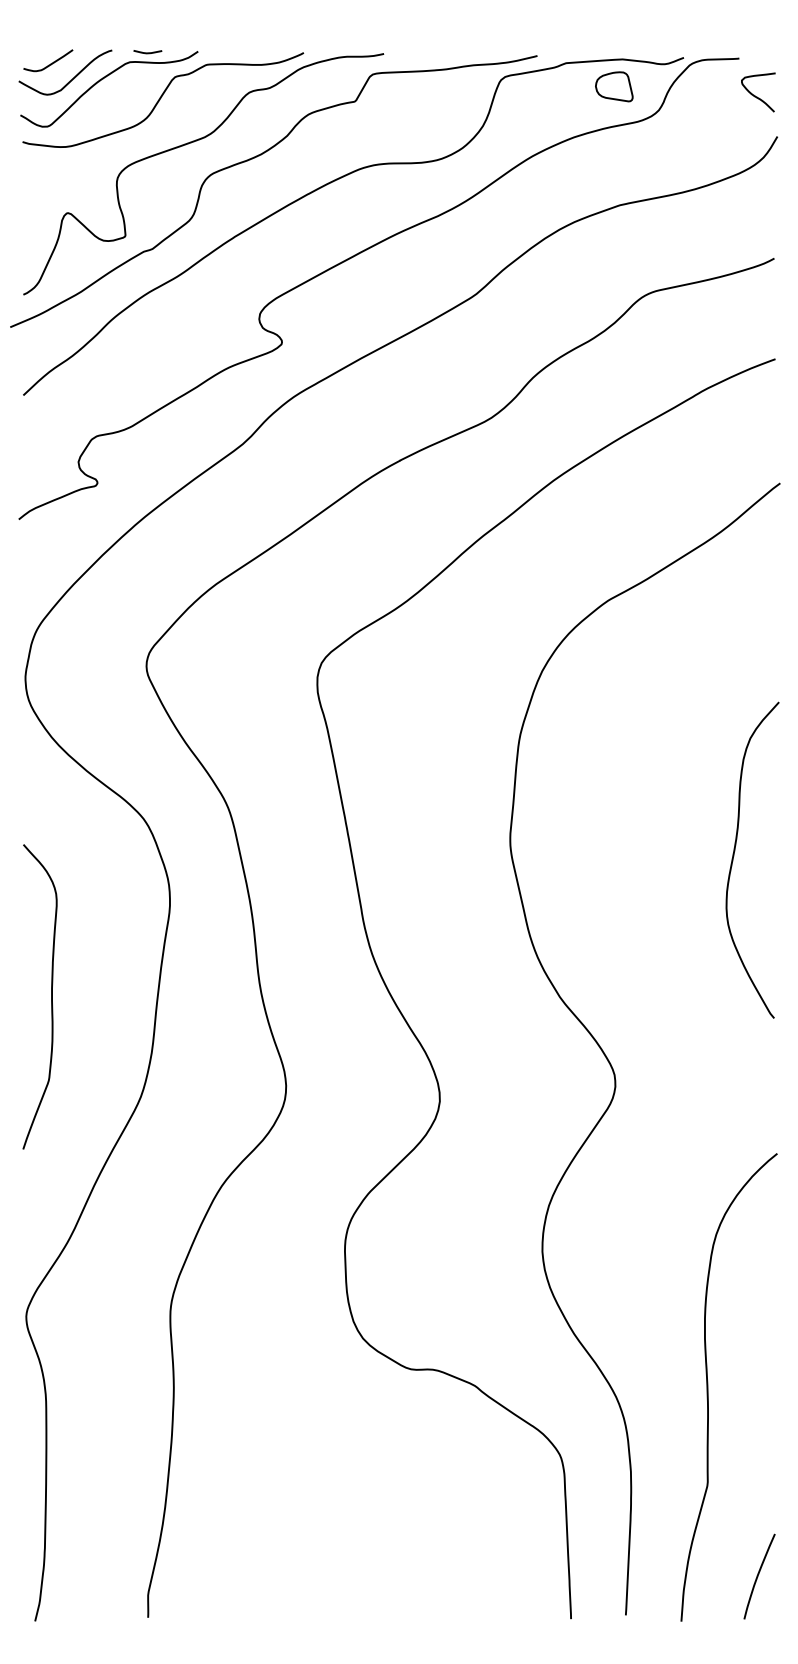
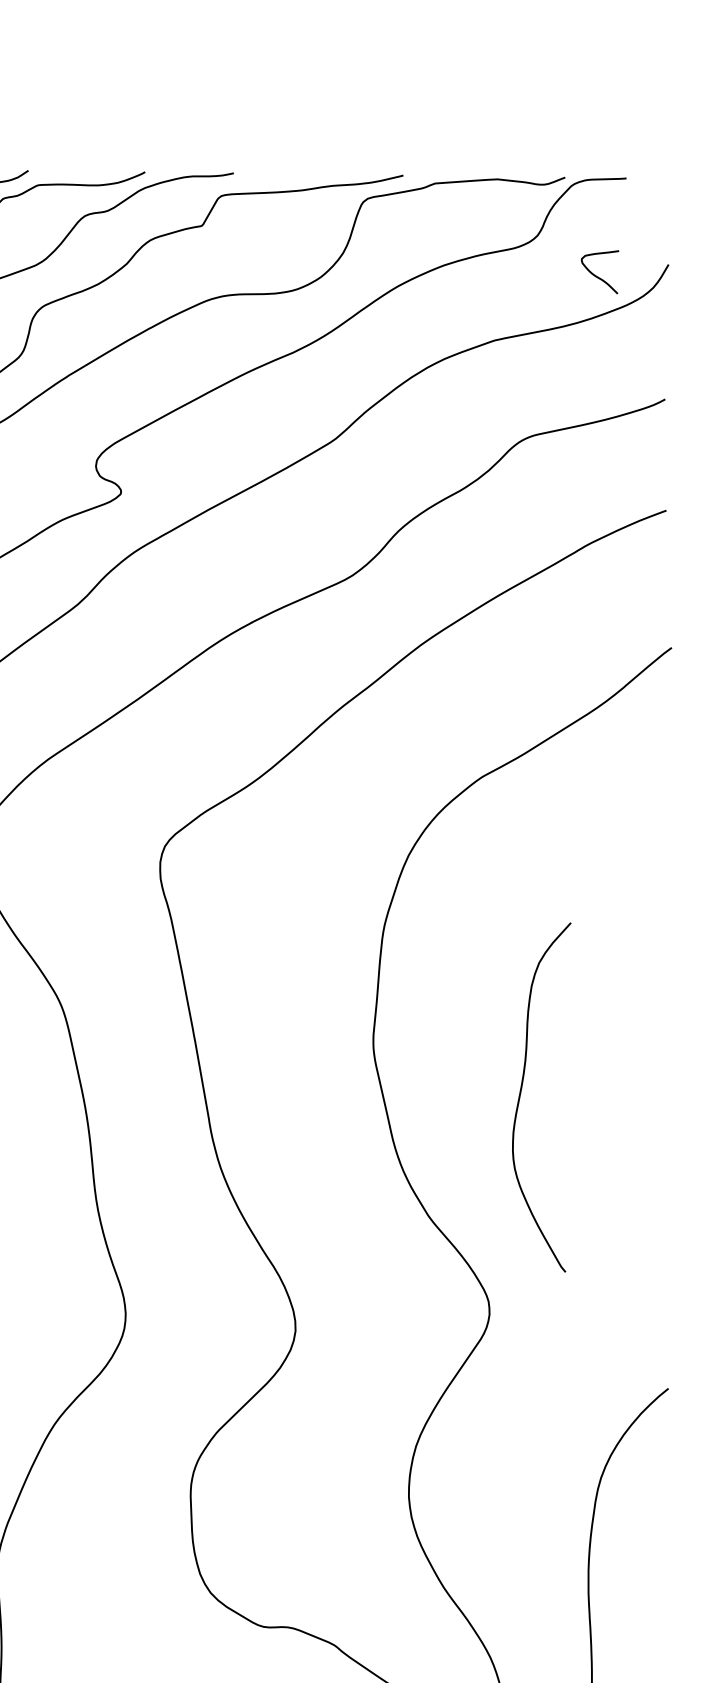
part: (614, 86) -> (488, 209), removed
curve: (757, 96) -> (599, 276), moved
curve: (734, 856) -> (521, 1093), moved

